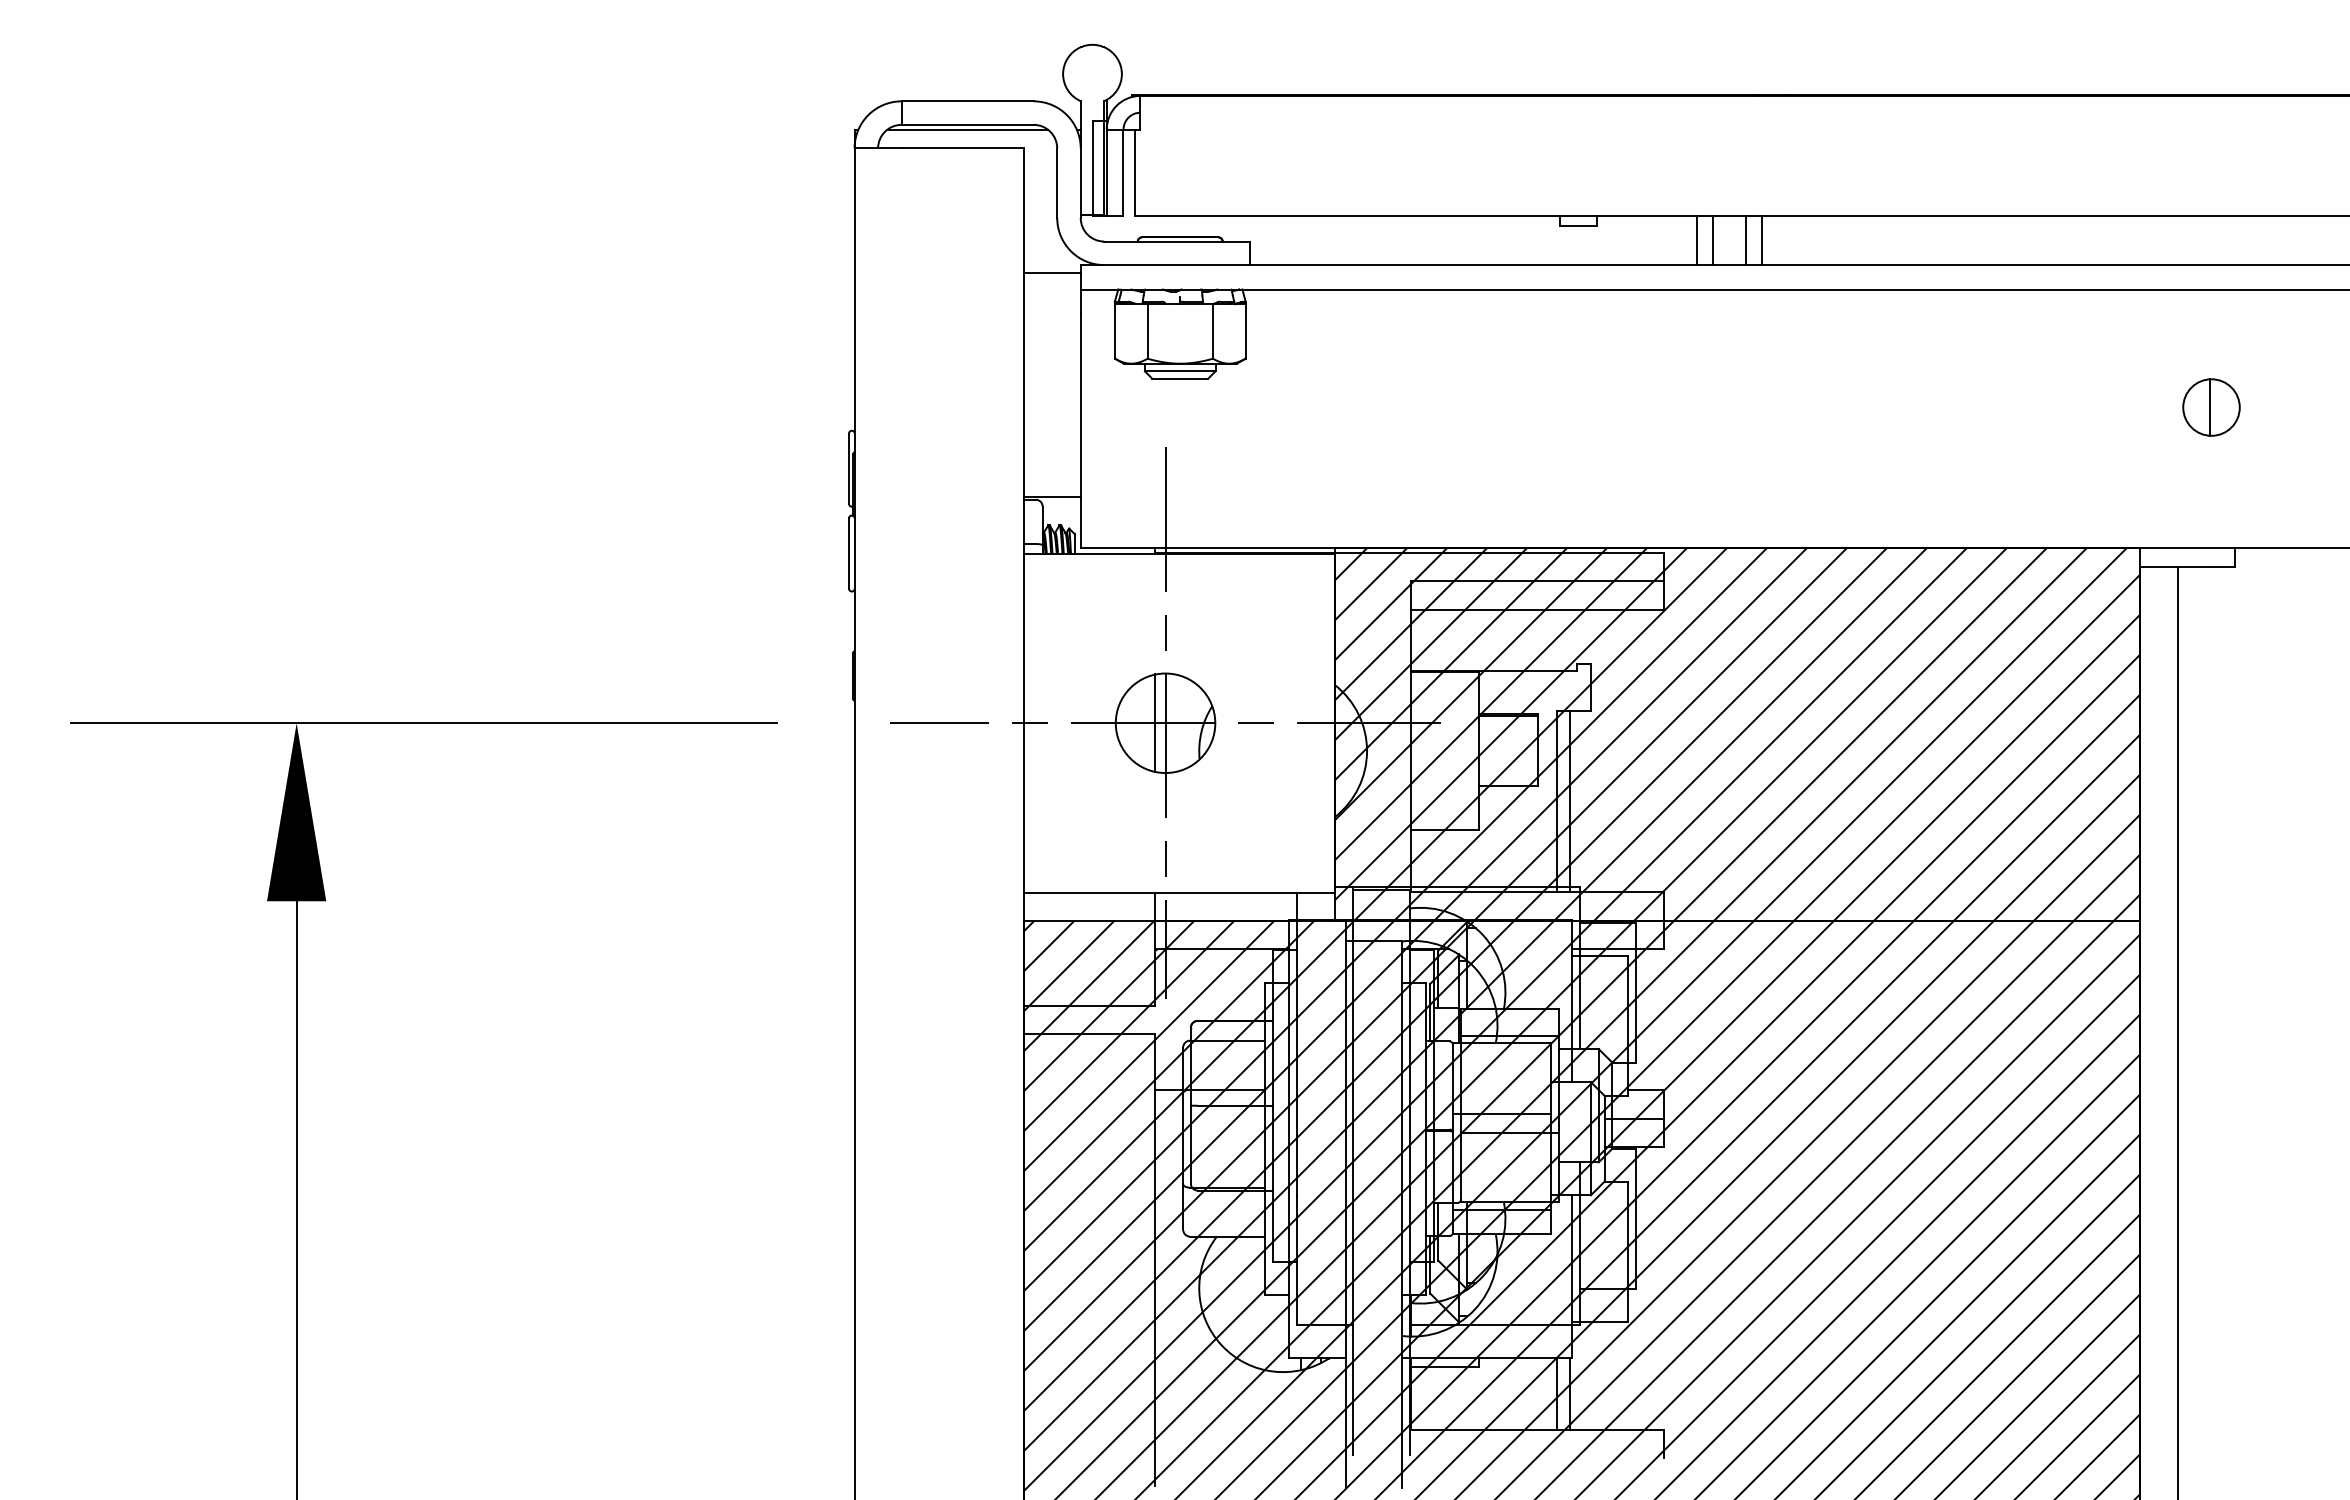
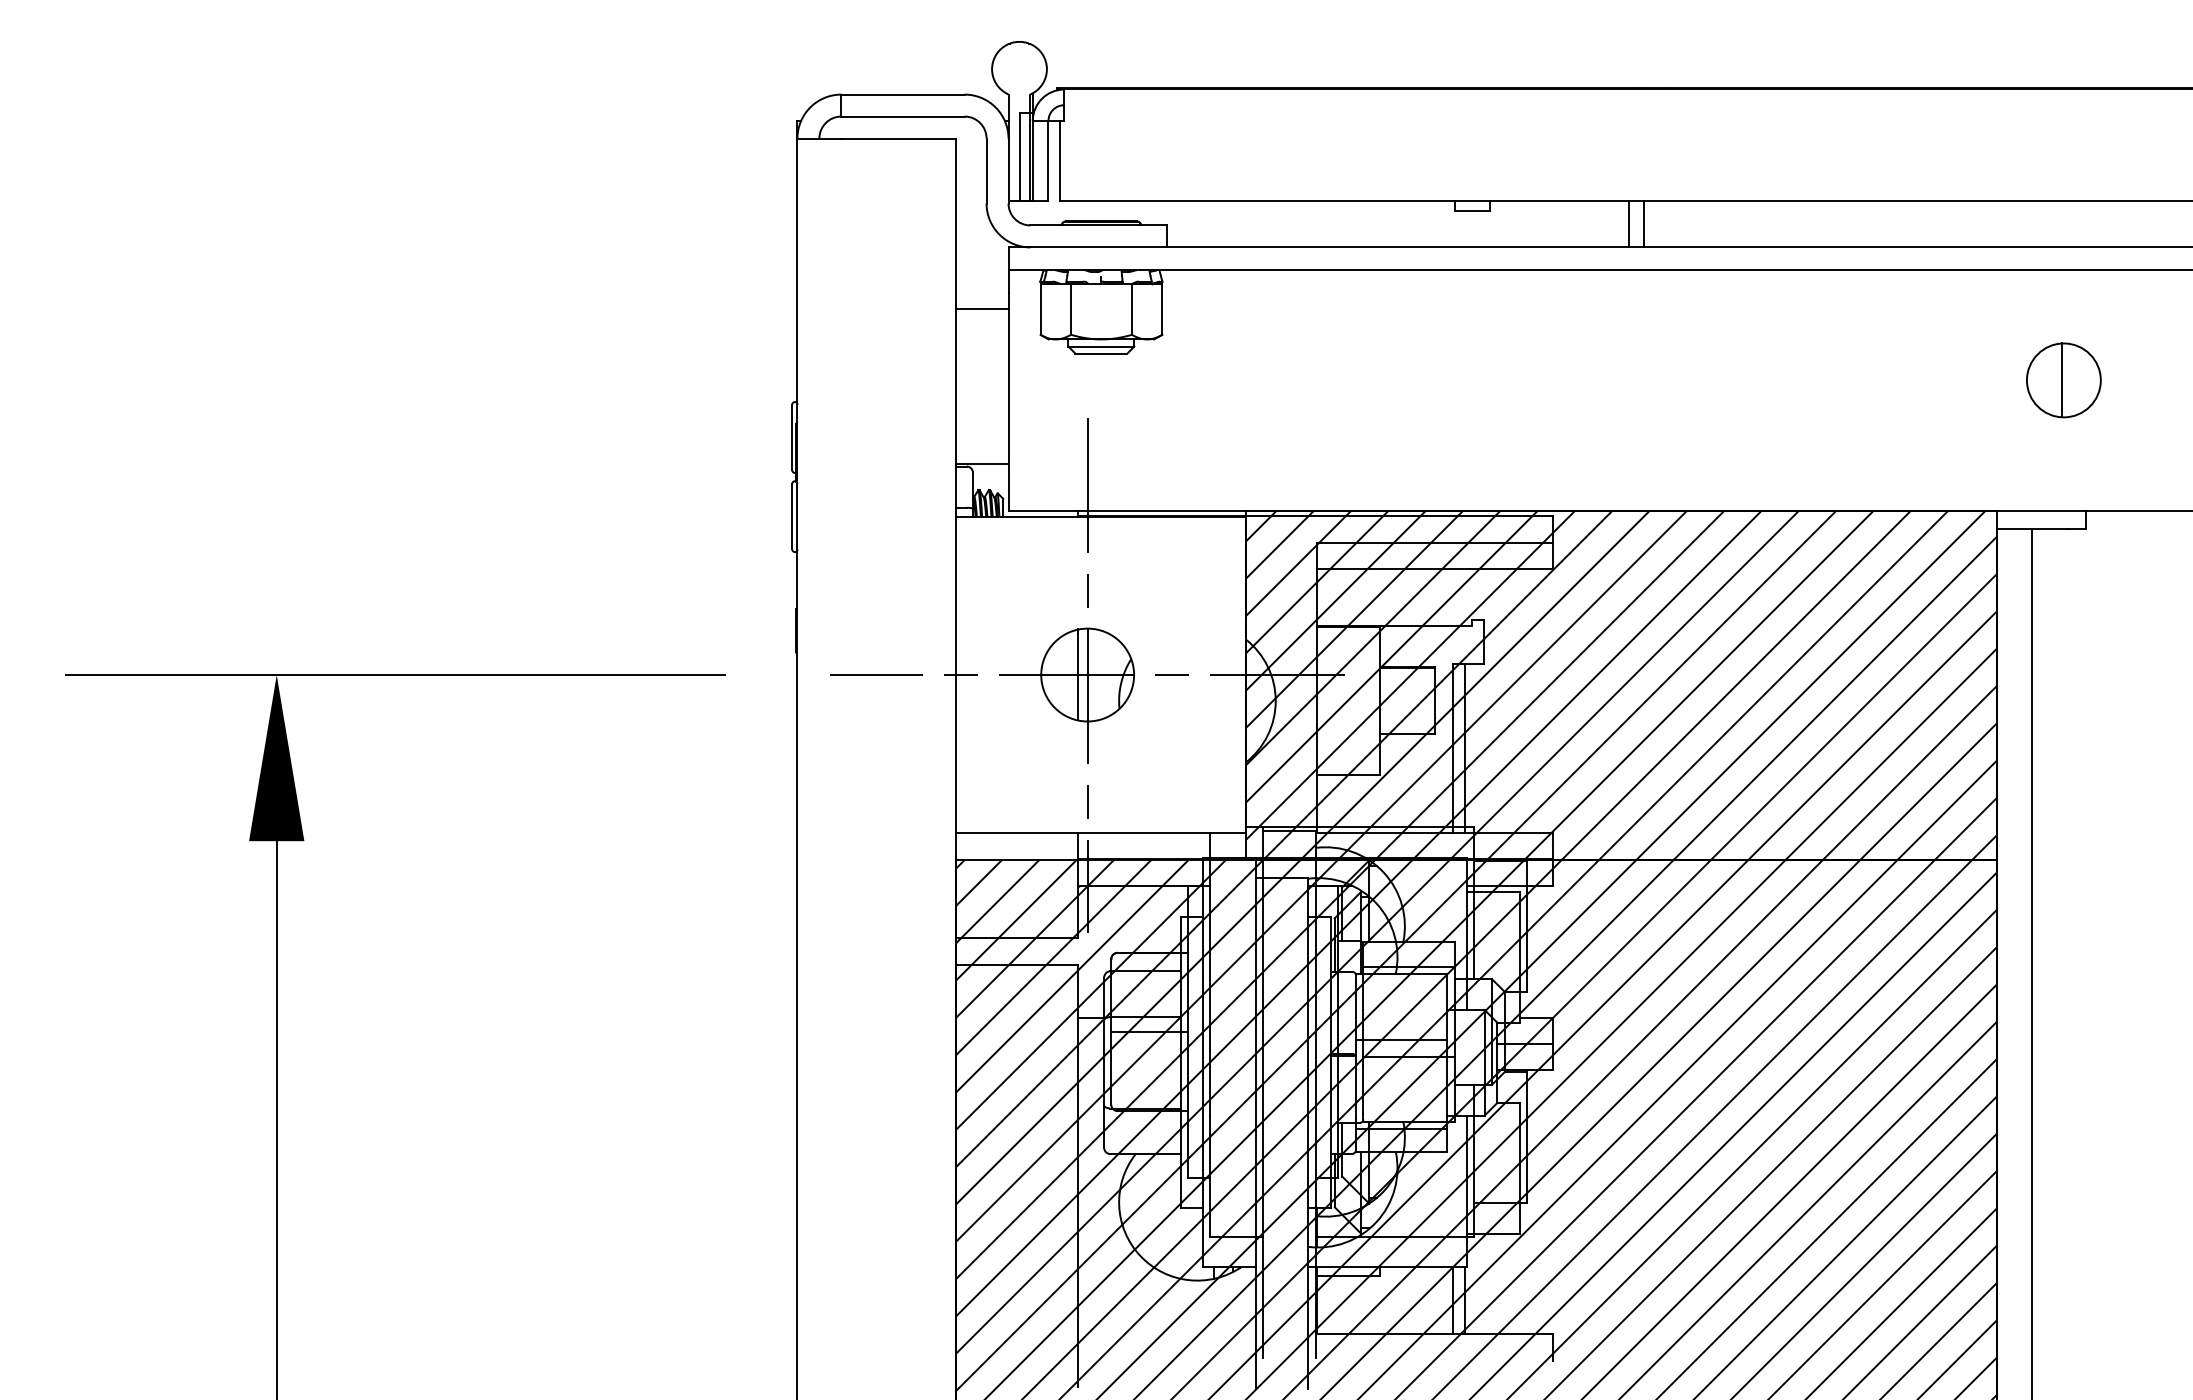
line: (967, 129) -> (902, 120), removed
line: (1696, 240) -> (1583, 224), removed
line: (1713, 240) -> (1599, 224), removed
line: (1052, 272) -> (982, 309), moved
part: (2211, 407) -> (2063, 380), size x1.4

